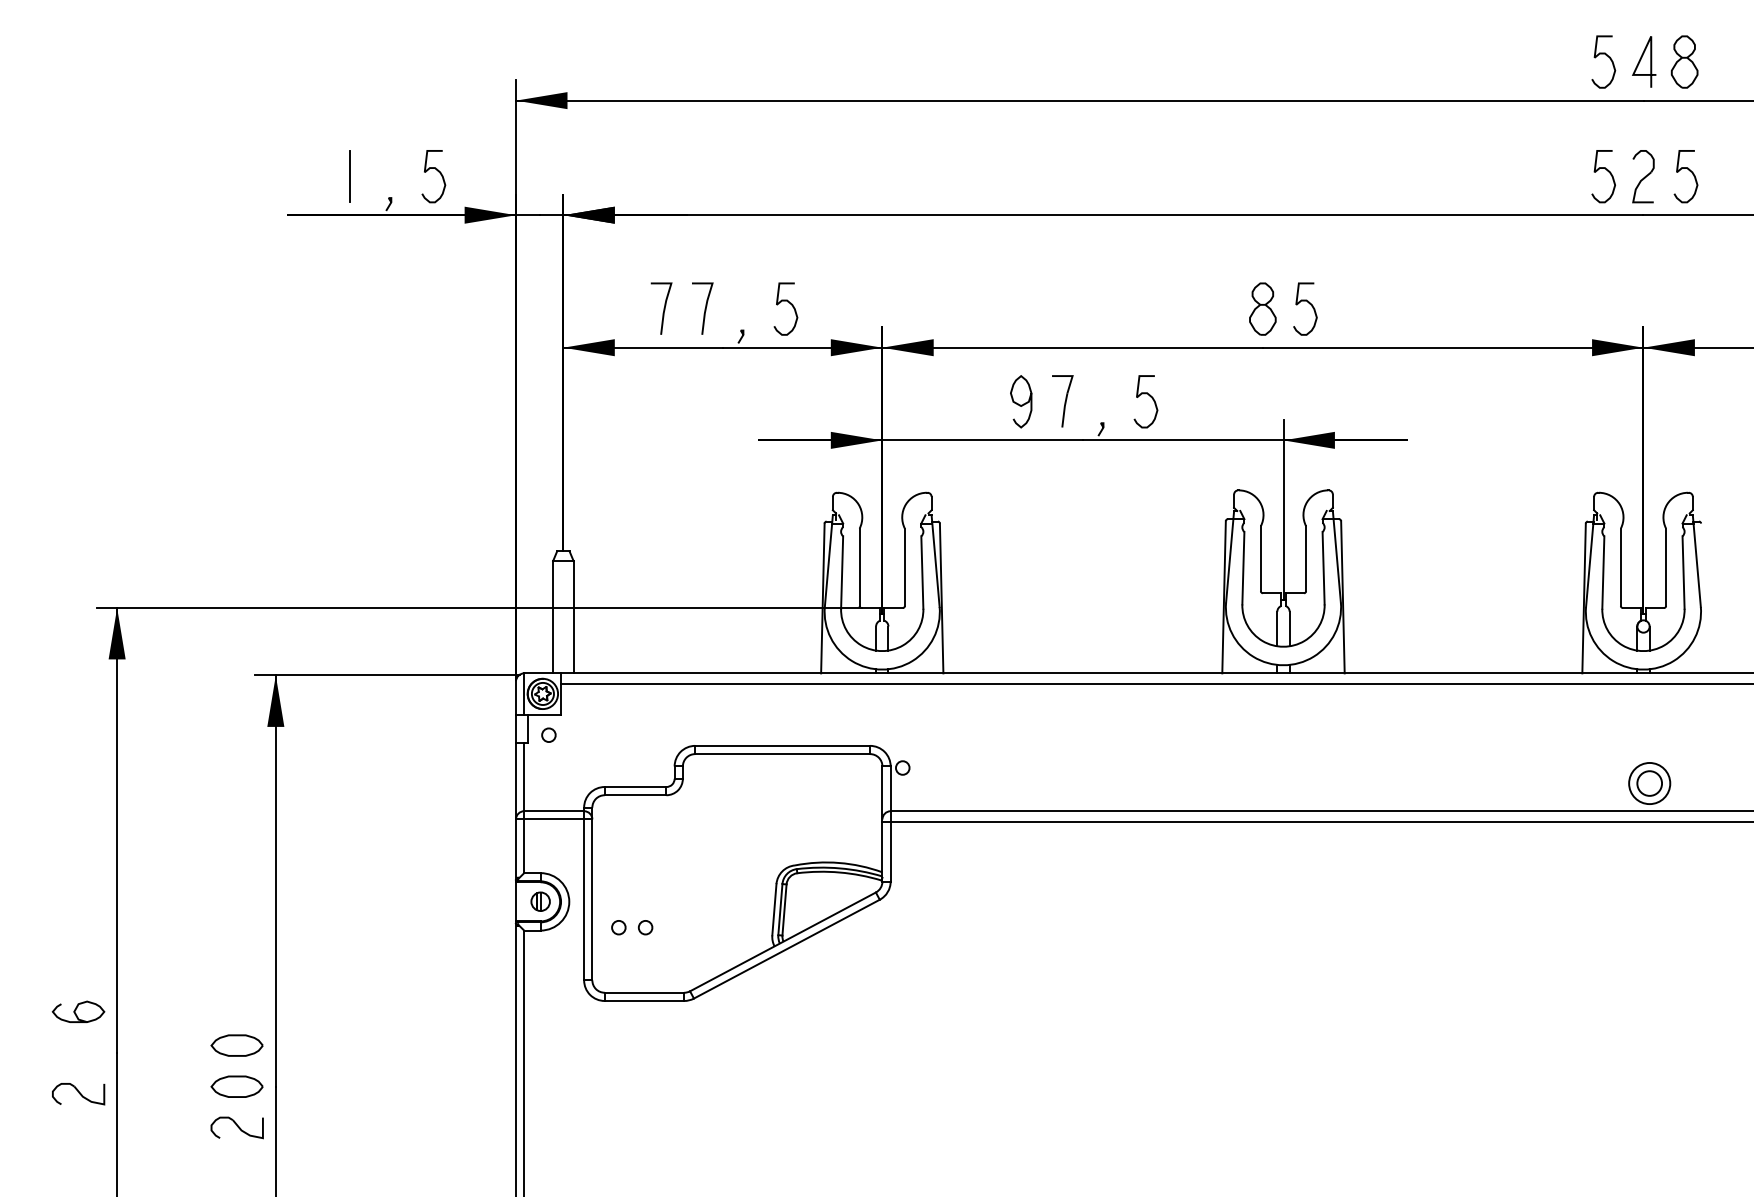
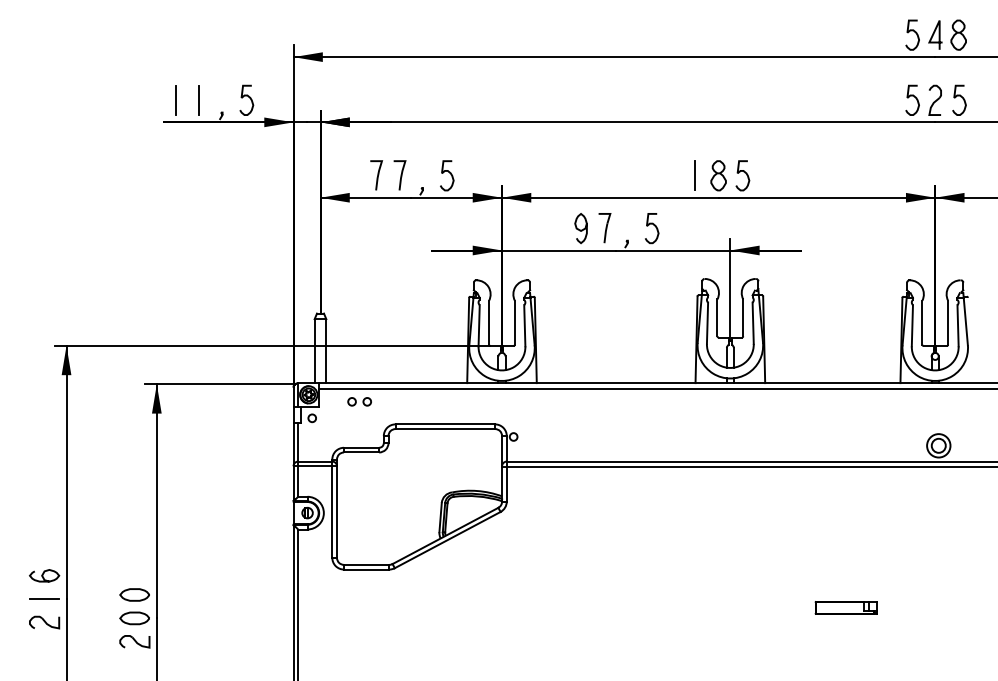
line: (308, 176) -> (175, 100), added
line: (1222, 308) -> (695, 175), added
part: (631, 927) -> (359, 401), moved
line: (78, 1053) -> (44, 599), added
part: (1485, 1067) -> (845, 607), added

